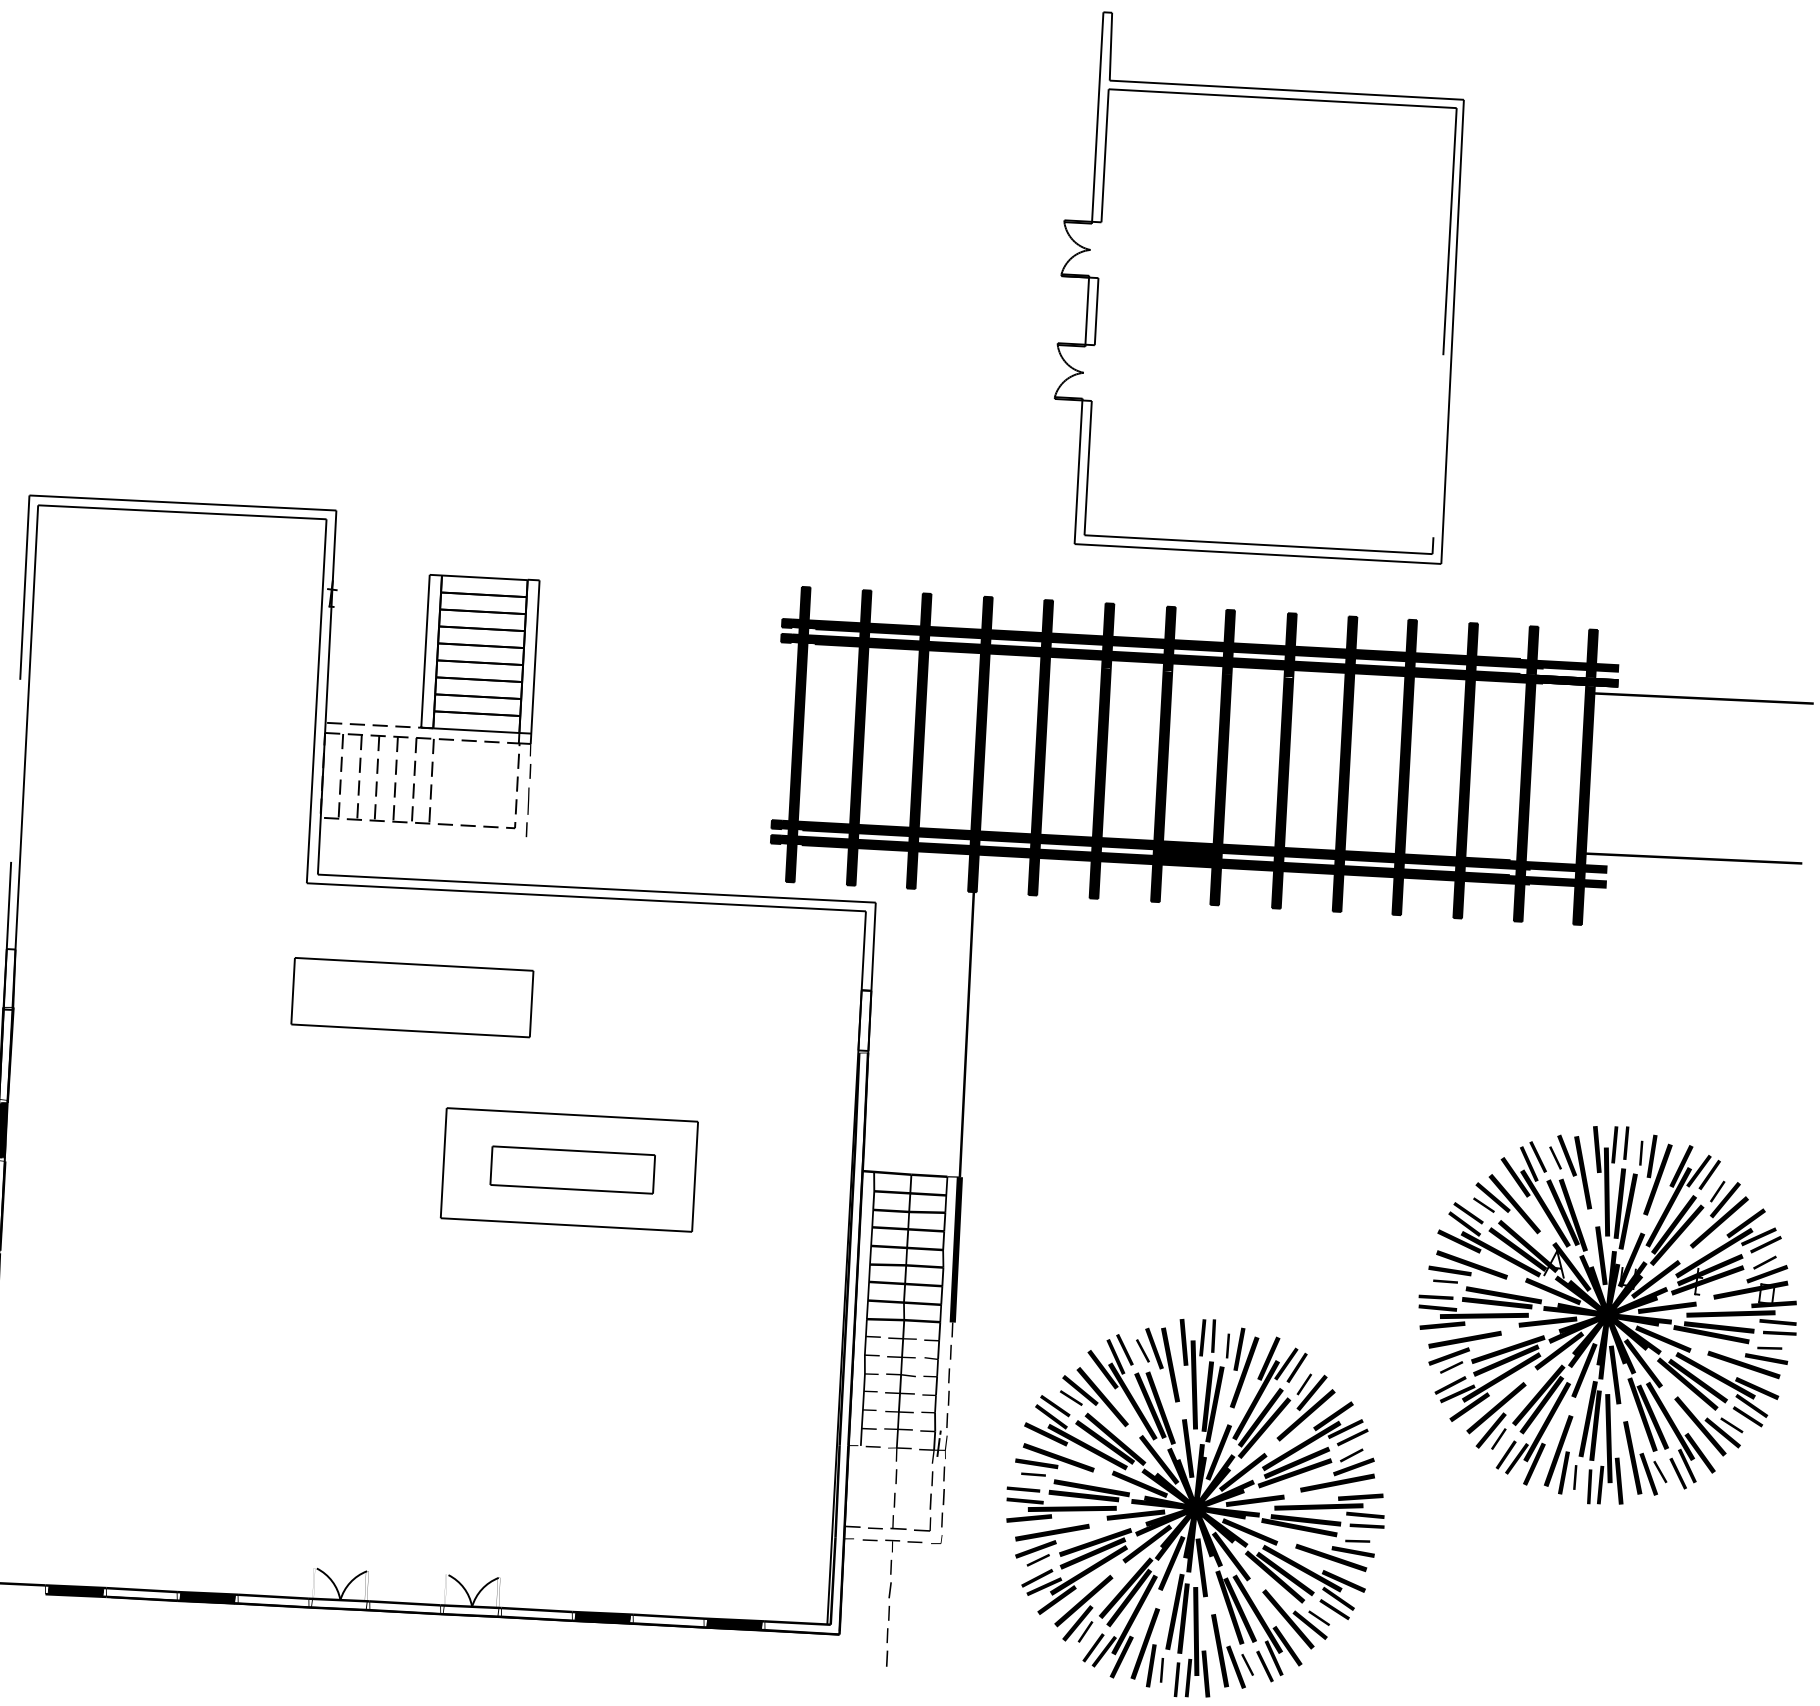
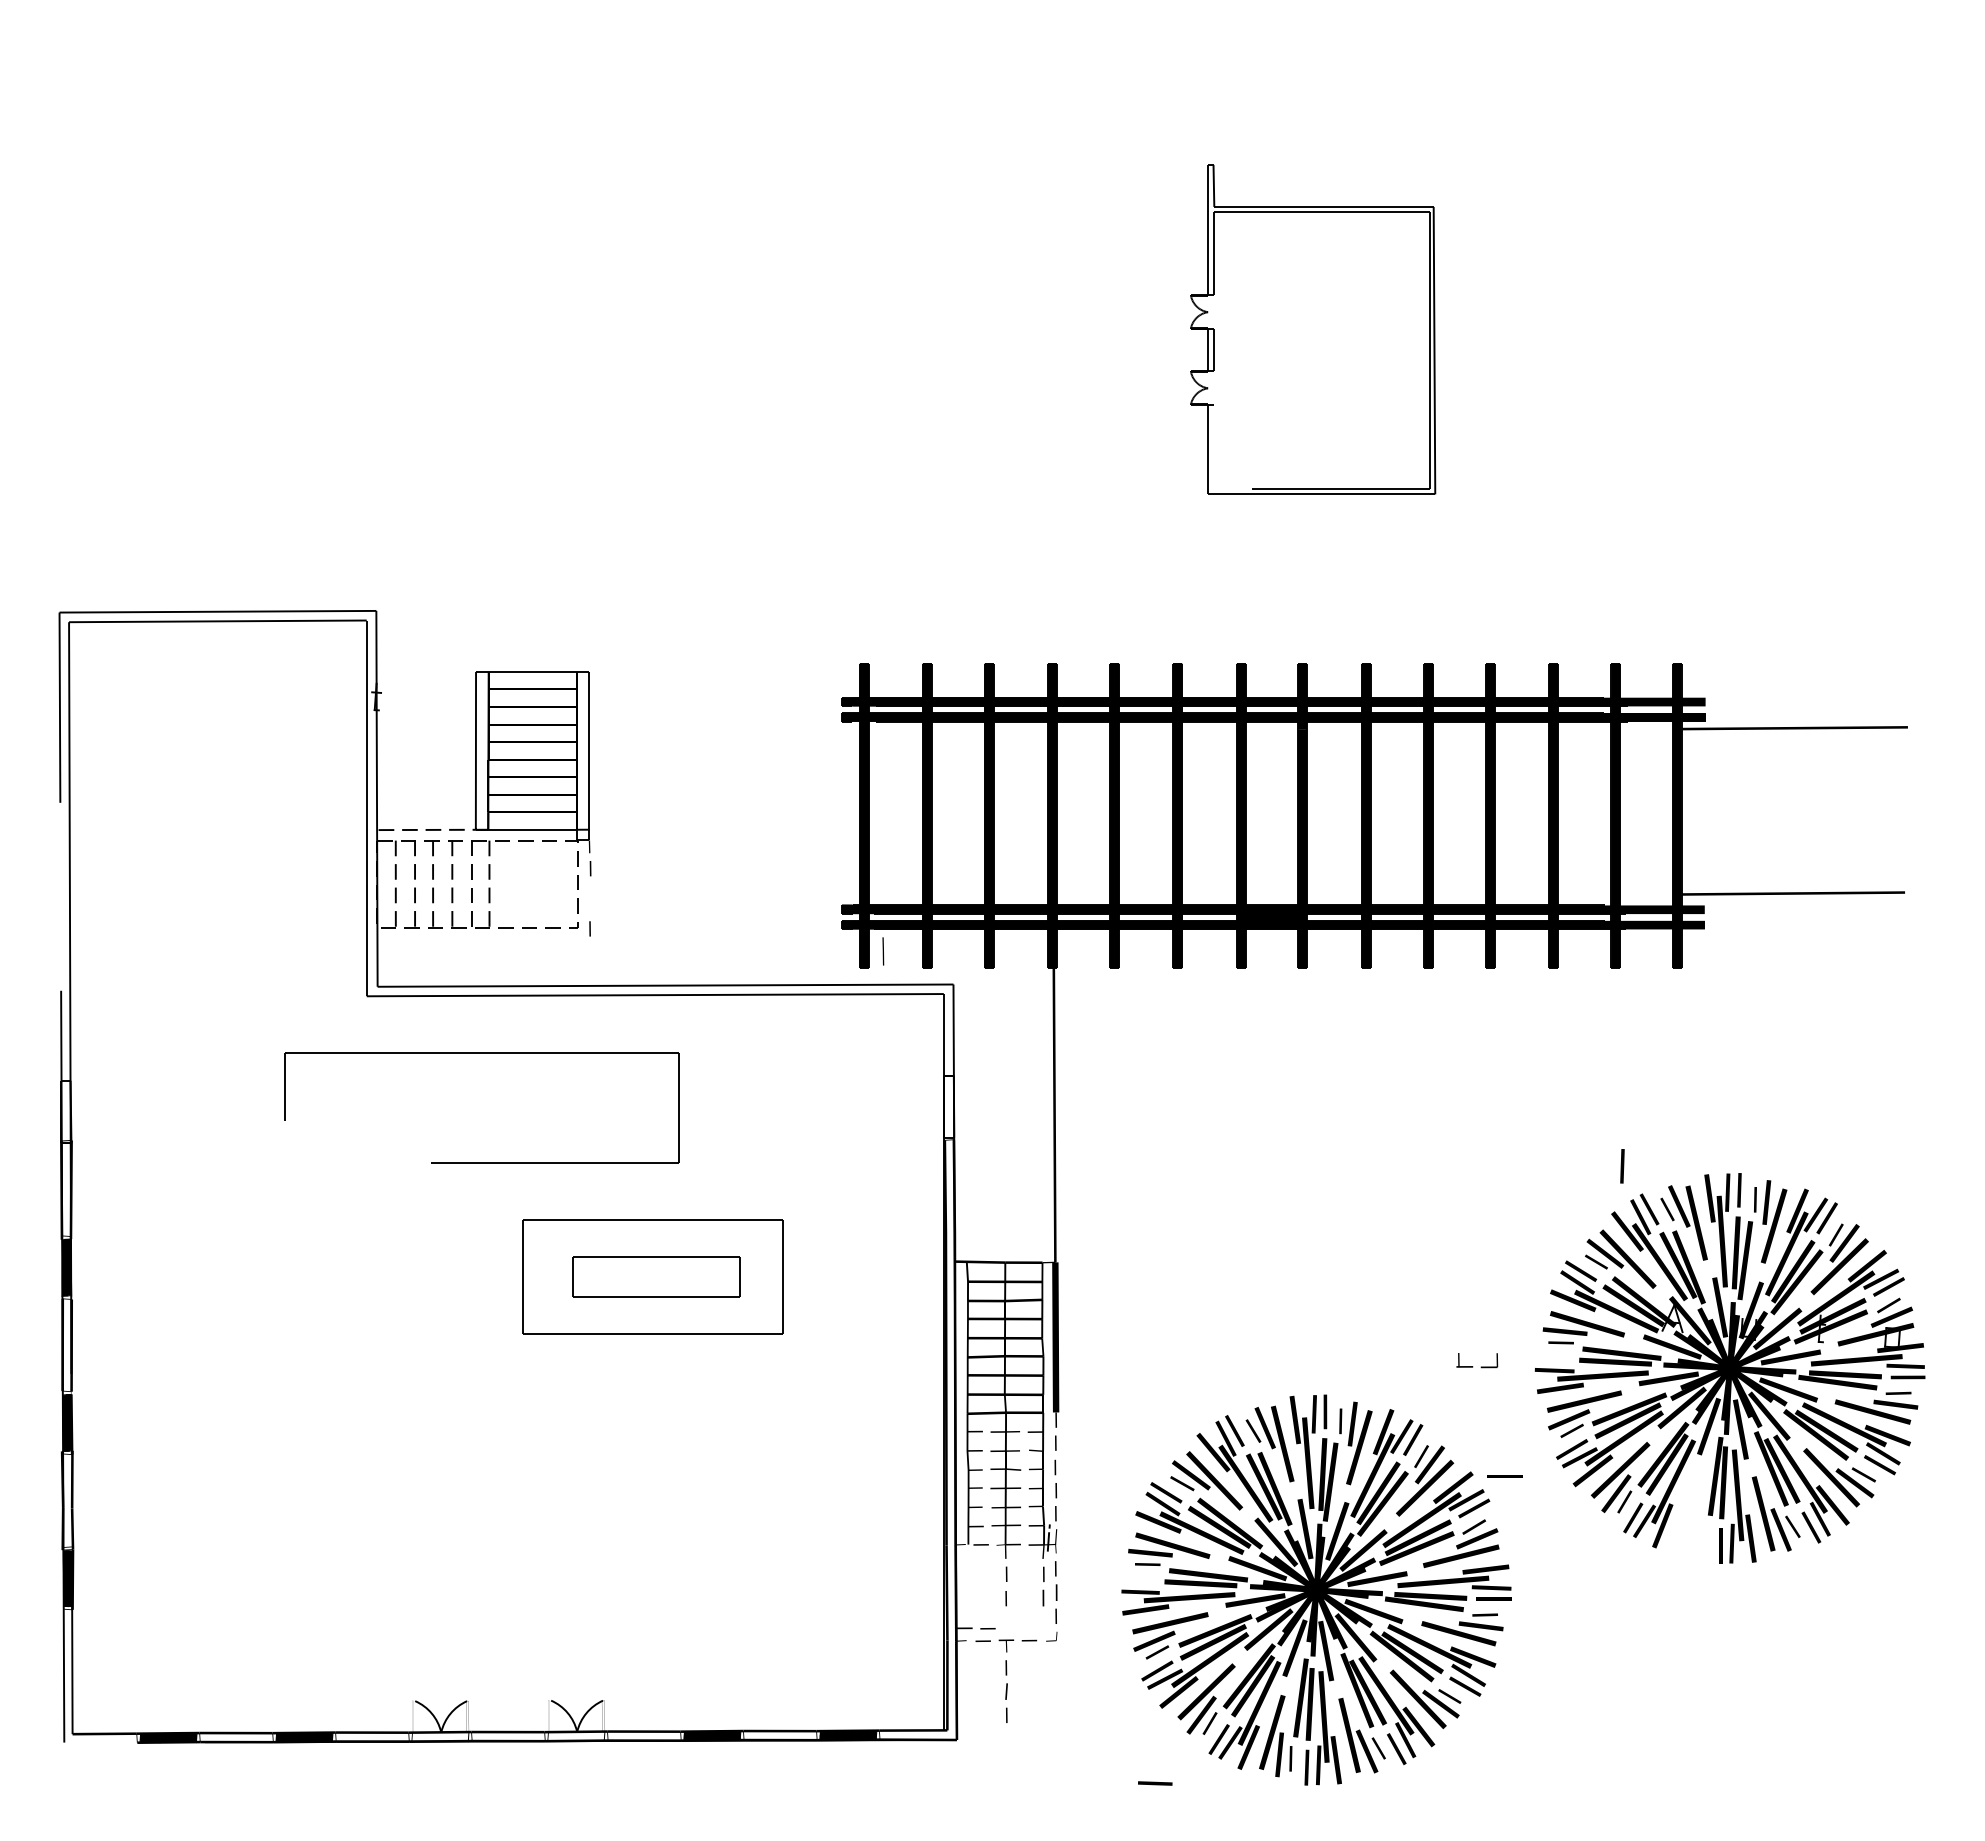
part: (1257, 287) -> (1312, 329), size x0.6
line: (528, 801) -> (883, 951), moved
part: (412, 997) -> (481, 1108), size x1.6
line: (1514, 1113) -> (1622, 1166), added
line: (1435, 1297) -> (1504, 1476), moved
part: (1561, 1454) -> (1690, 1514), removed
line: (1023, 1489) -> (1155, 1783), moved
part: (906, 1528) -> (1473, 1366), moved
line: (887, 1650) -> (1007, 1753), removed

